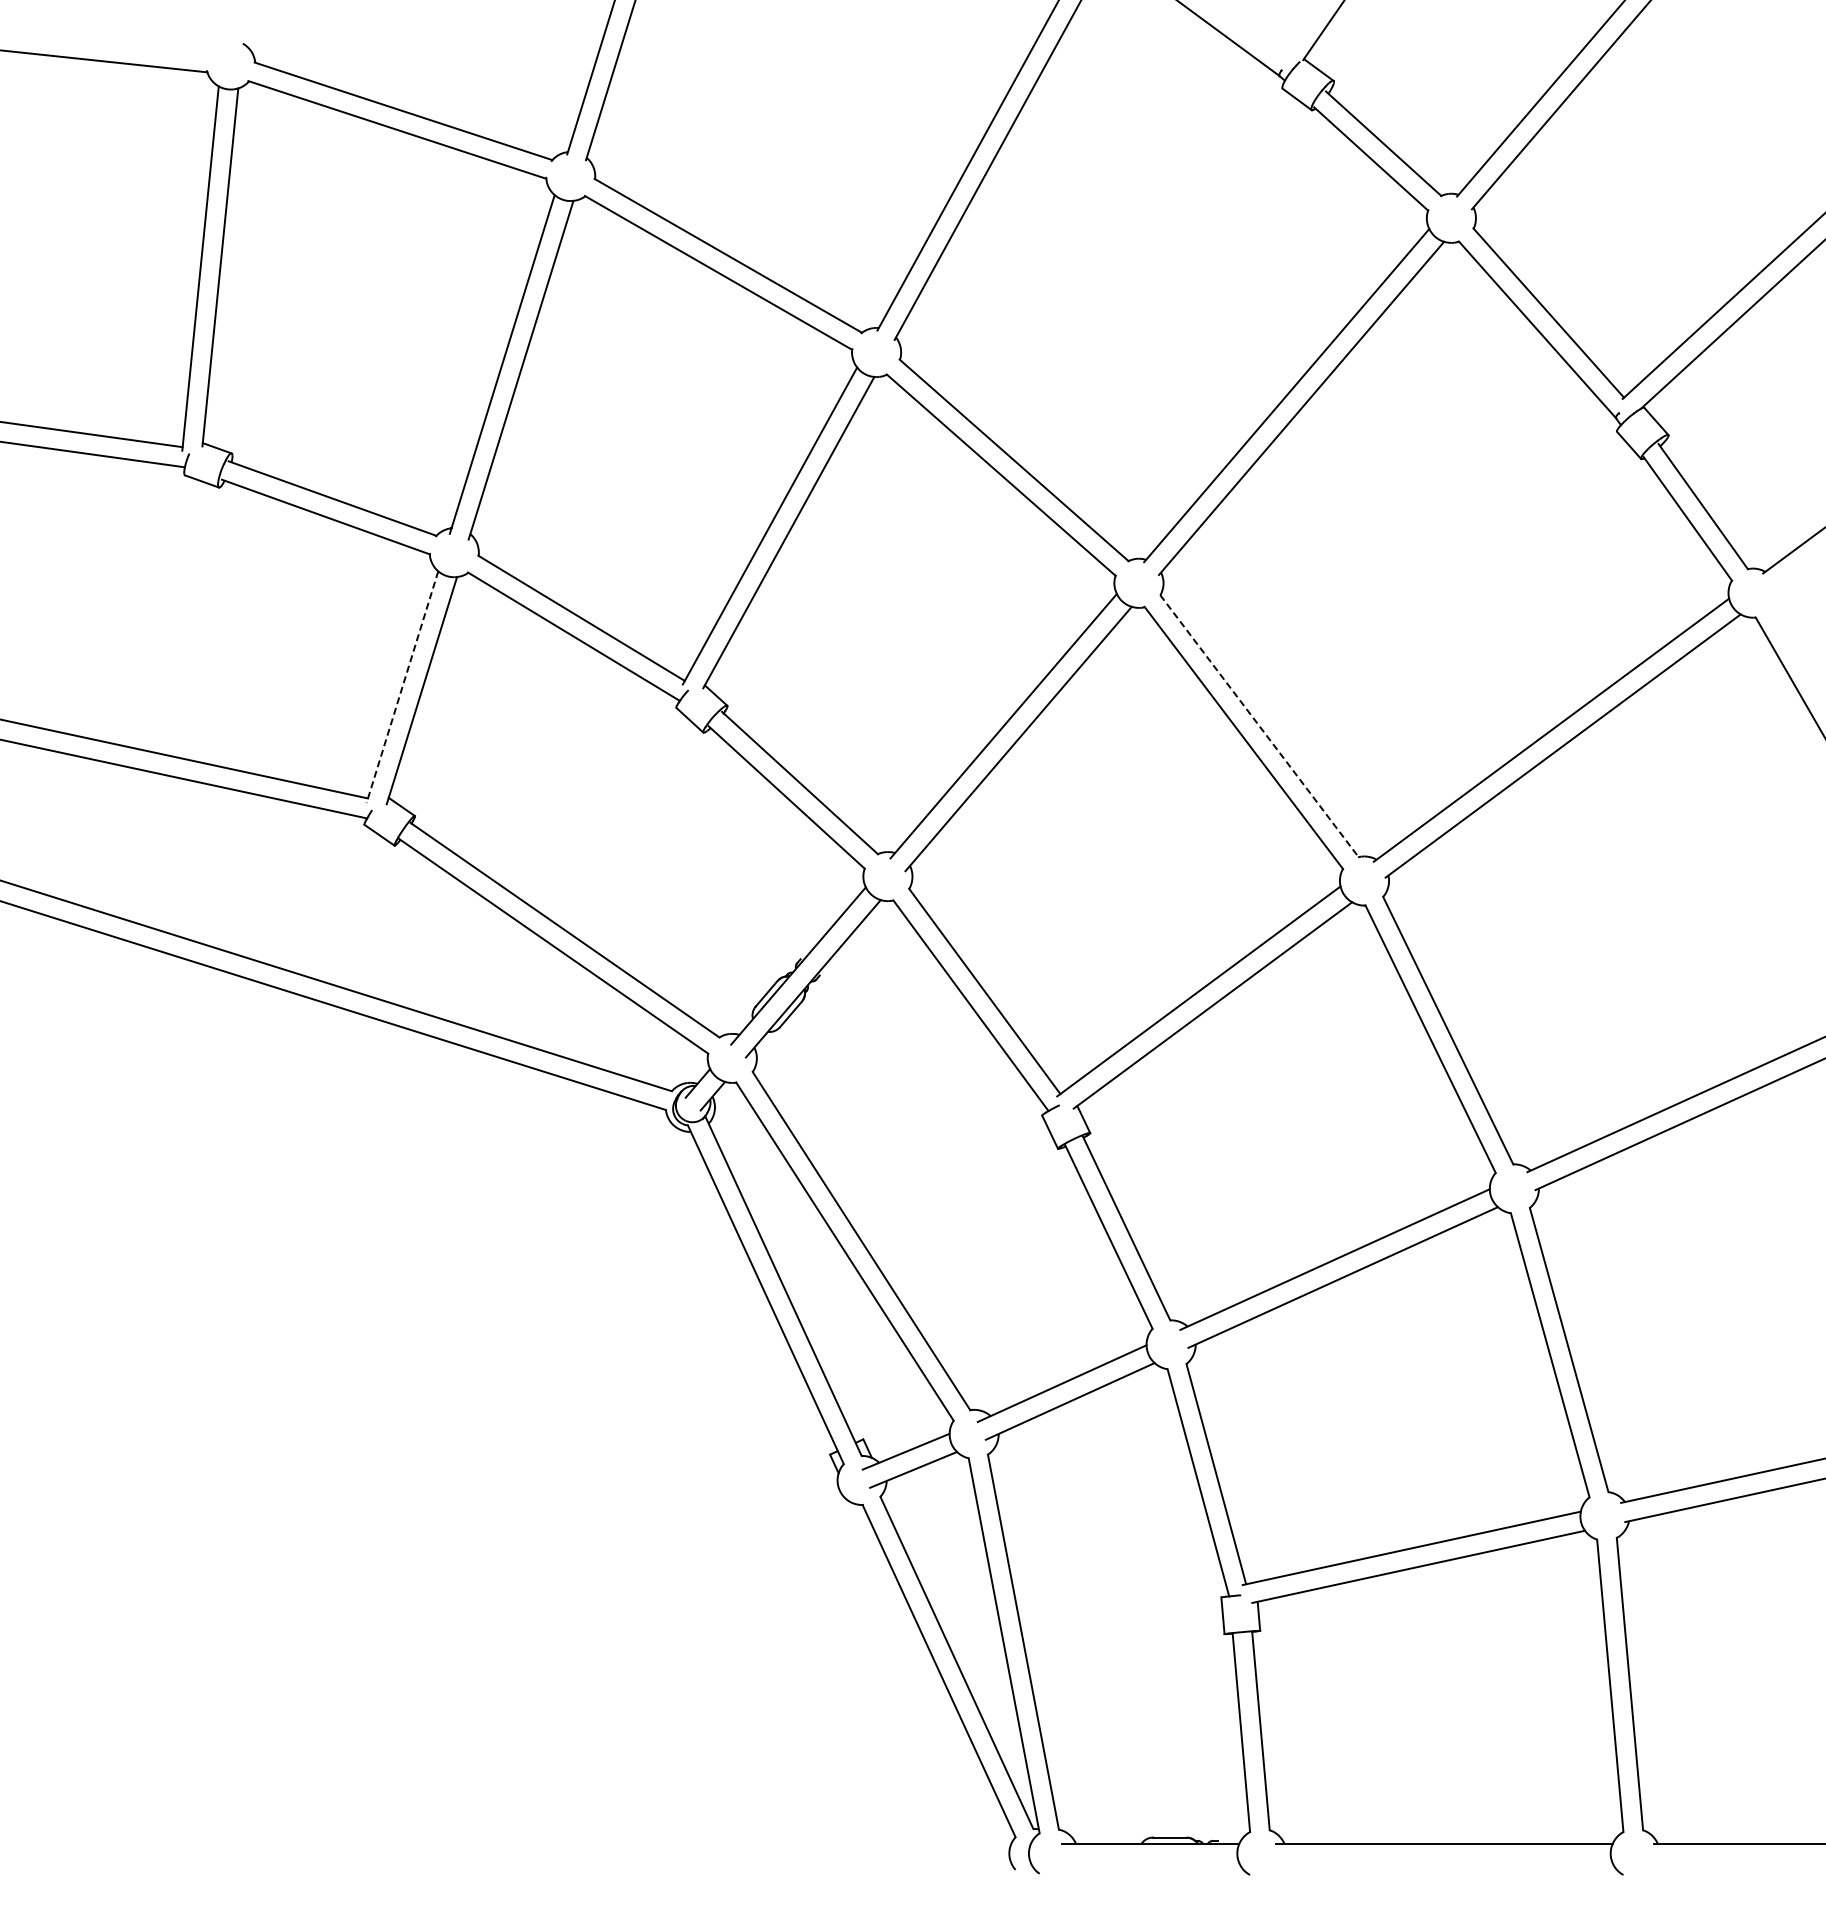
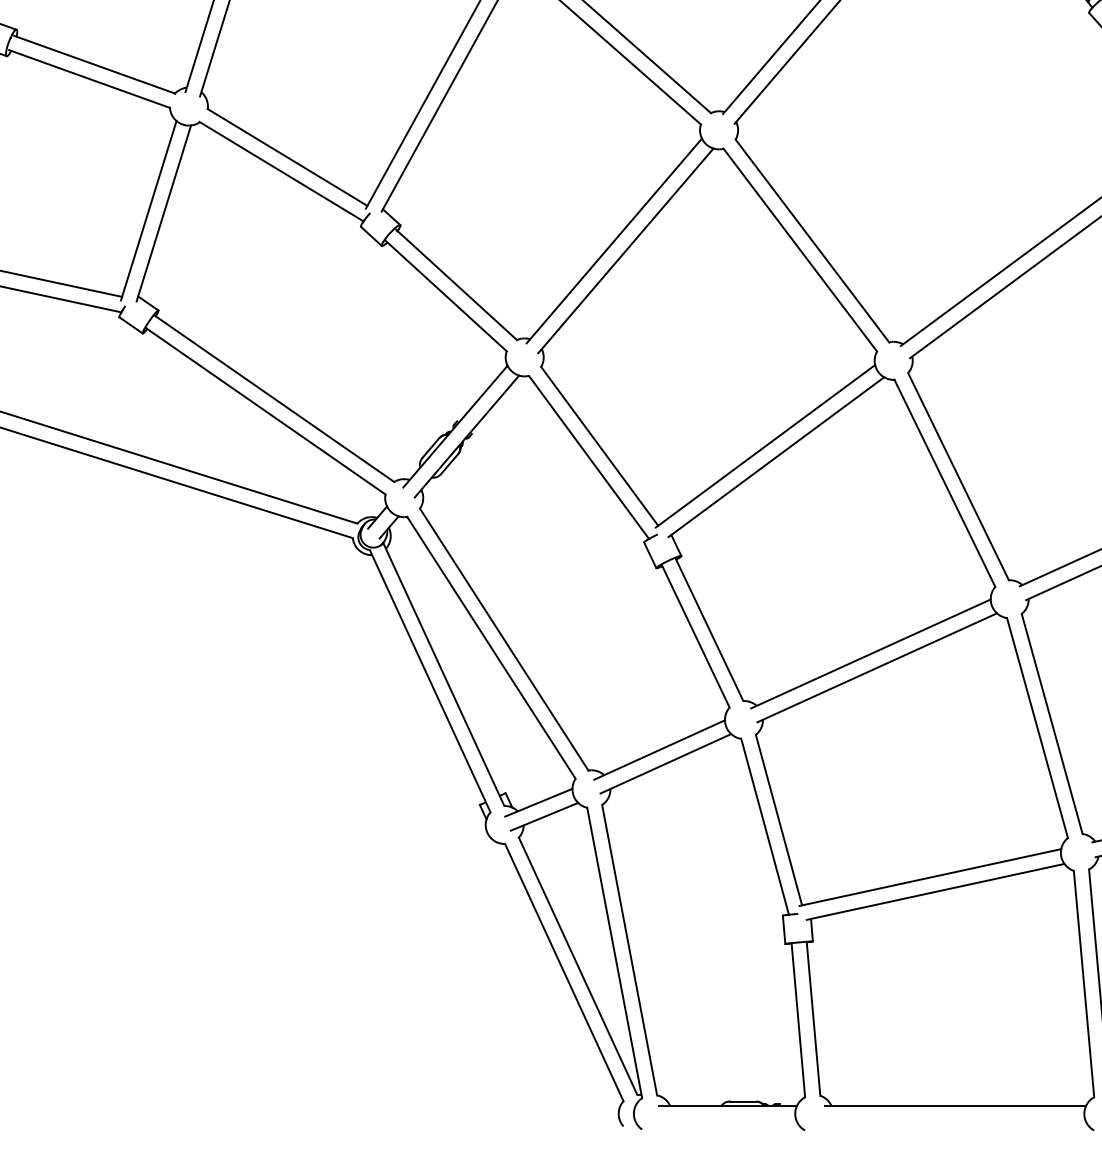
line: (402, 687) -> (148, 210), dashed -> solid
line: (1259, 726) -> (812, 241), dashed -> solid

